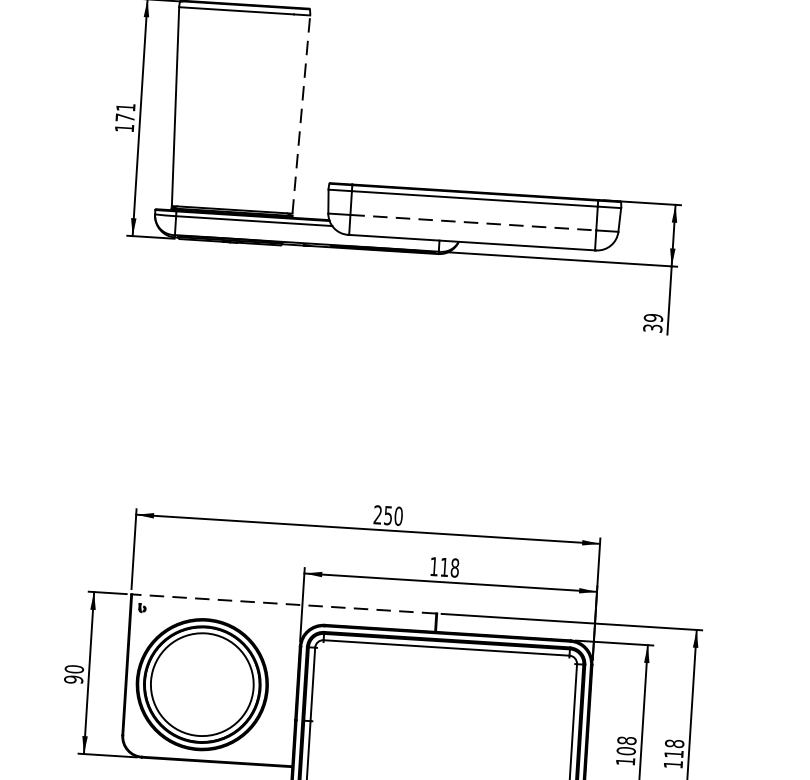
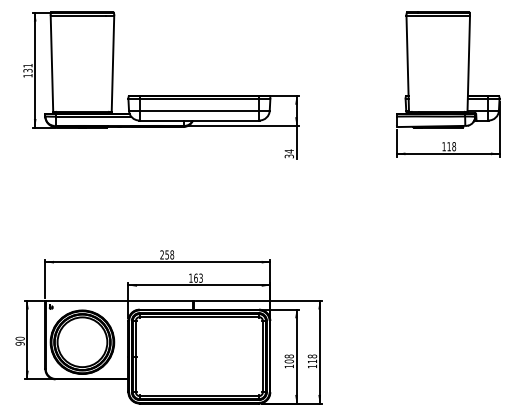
line: (300, 113) -> (112, 63), dashed -> solid
text: (124, 117) -> (27, 70), 171 -> 131
line: (473, 222) -> (199, 110), dashed -> solid
text: (651, 318) -> (288, 151), 39 -> 34
text: (399, 515) -> (172, 254), 250 -> 258
text: (449, 566) -> (198, 277), 118 -> 163
line: (284, 603) -> (119, 300), dashed -> solid

